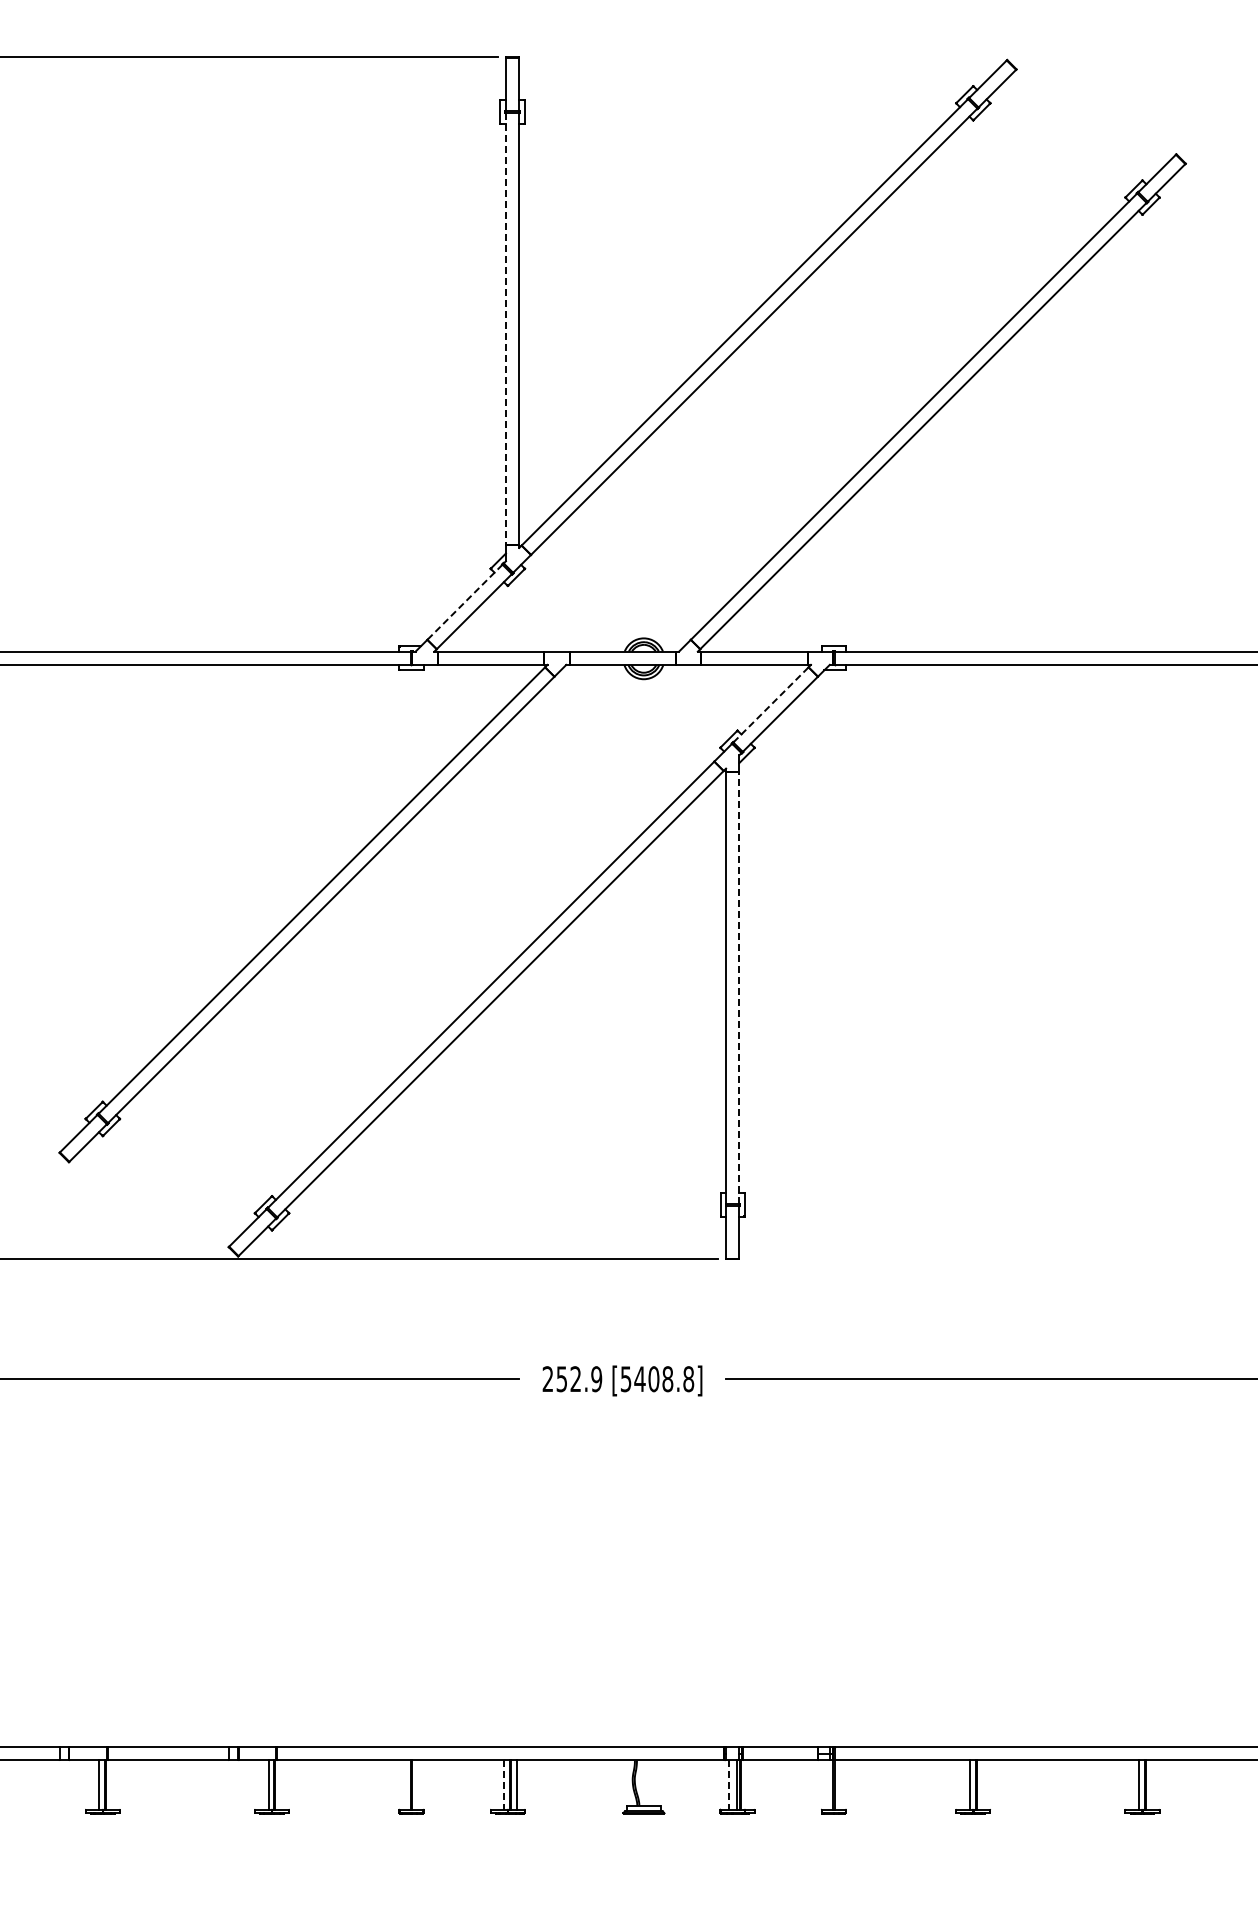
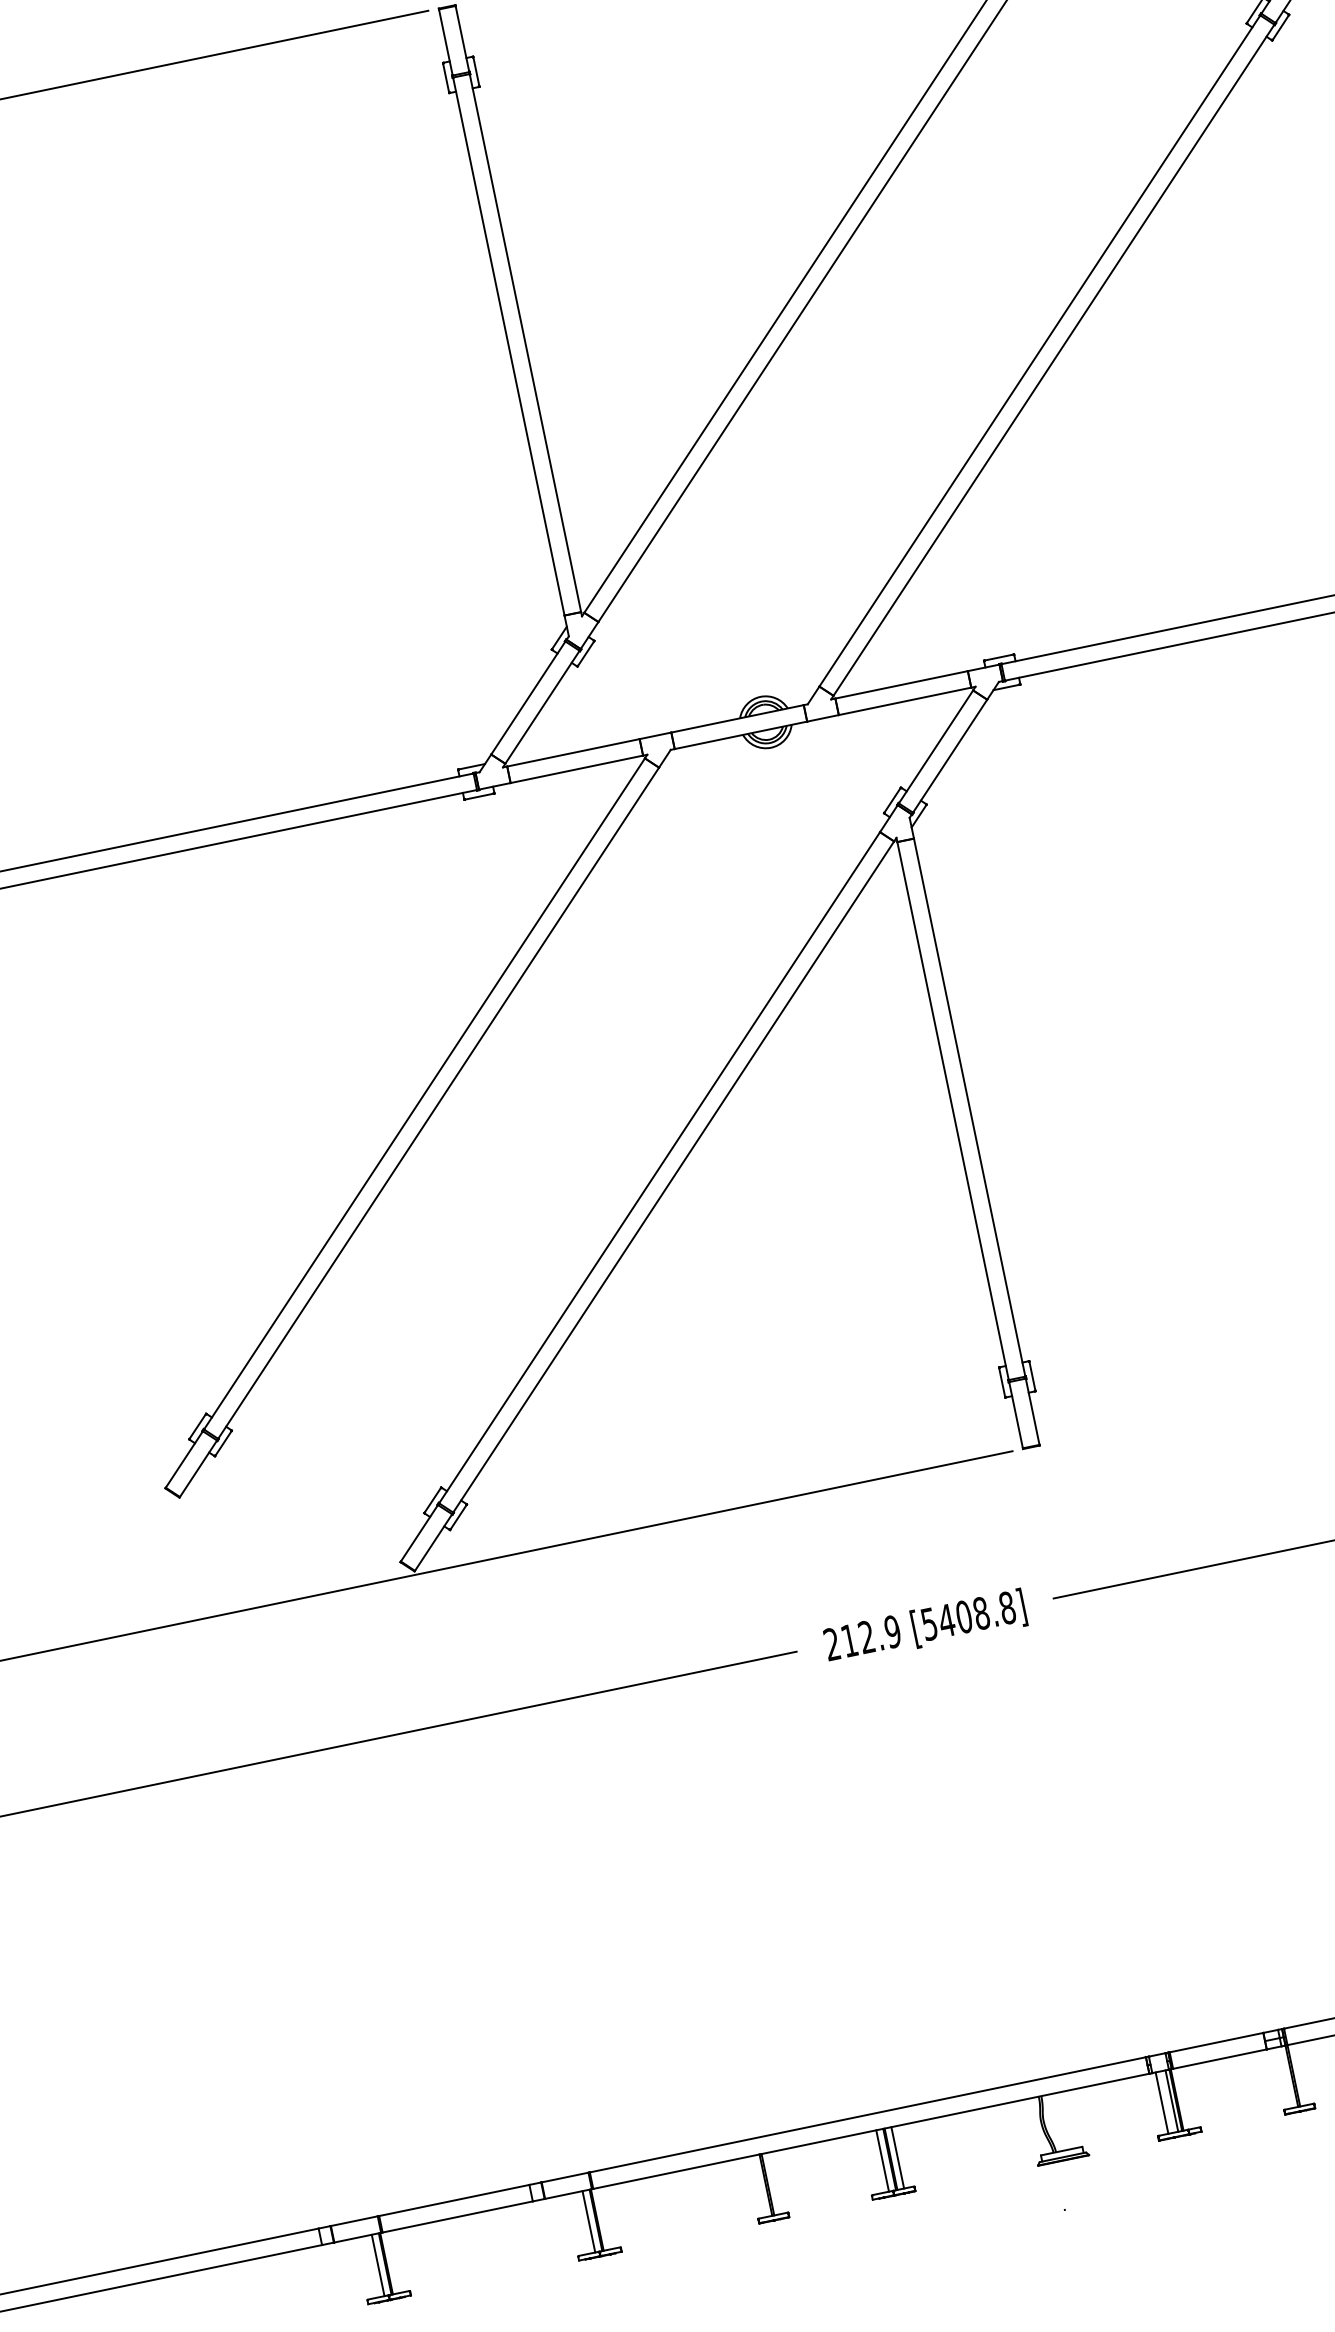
line: (505, 328) -> (508, 346), dashed -> solid
line: (464, 602) -> (527, 698), dashed -> solid
line: (771, 704) -> (936, 746), dashed -> solid
line: (739, 987) -> (969, 1107), dashed -> solid
text: (561, 1379) -> (849, 1641), 252.9 -> 212.9
line: (504, 1785) -> (882, 2161), dashed -> solid
line: (728, 1785) -> (1161, 2103), dashed -> solid

